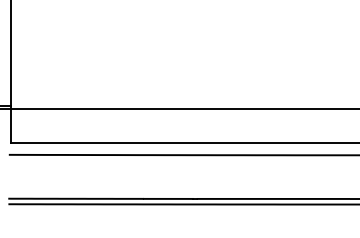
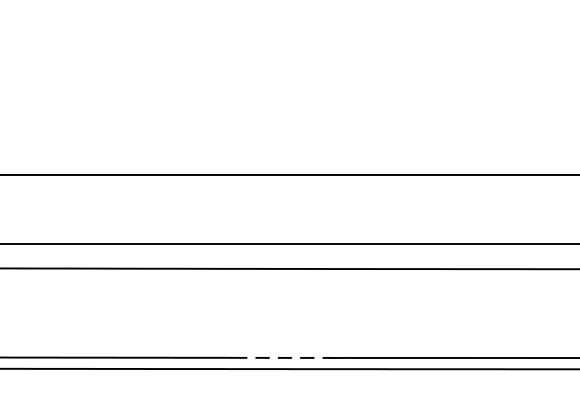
line: (168, 198) -> (283, 357), solid -> dashed

